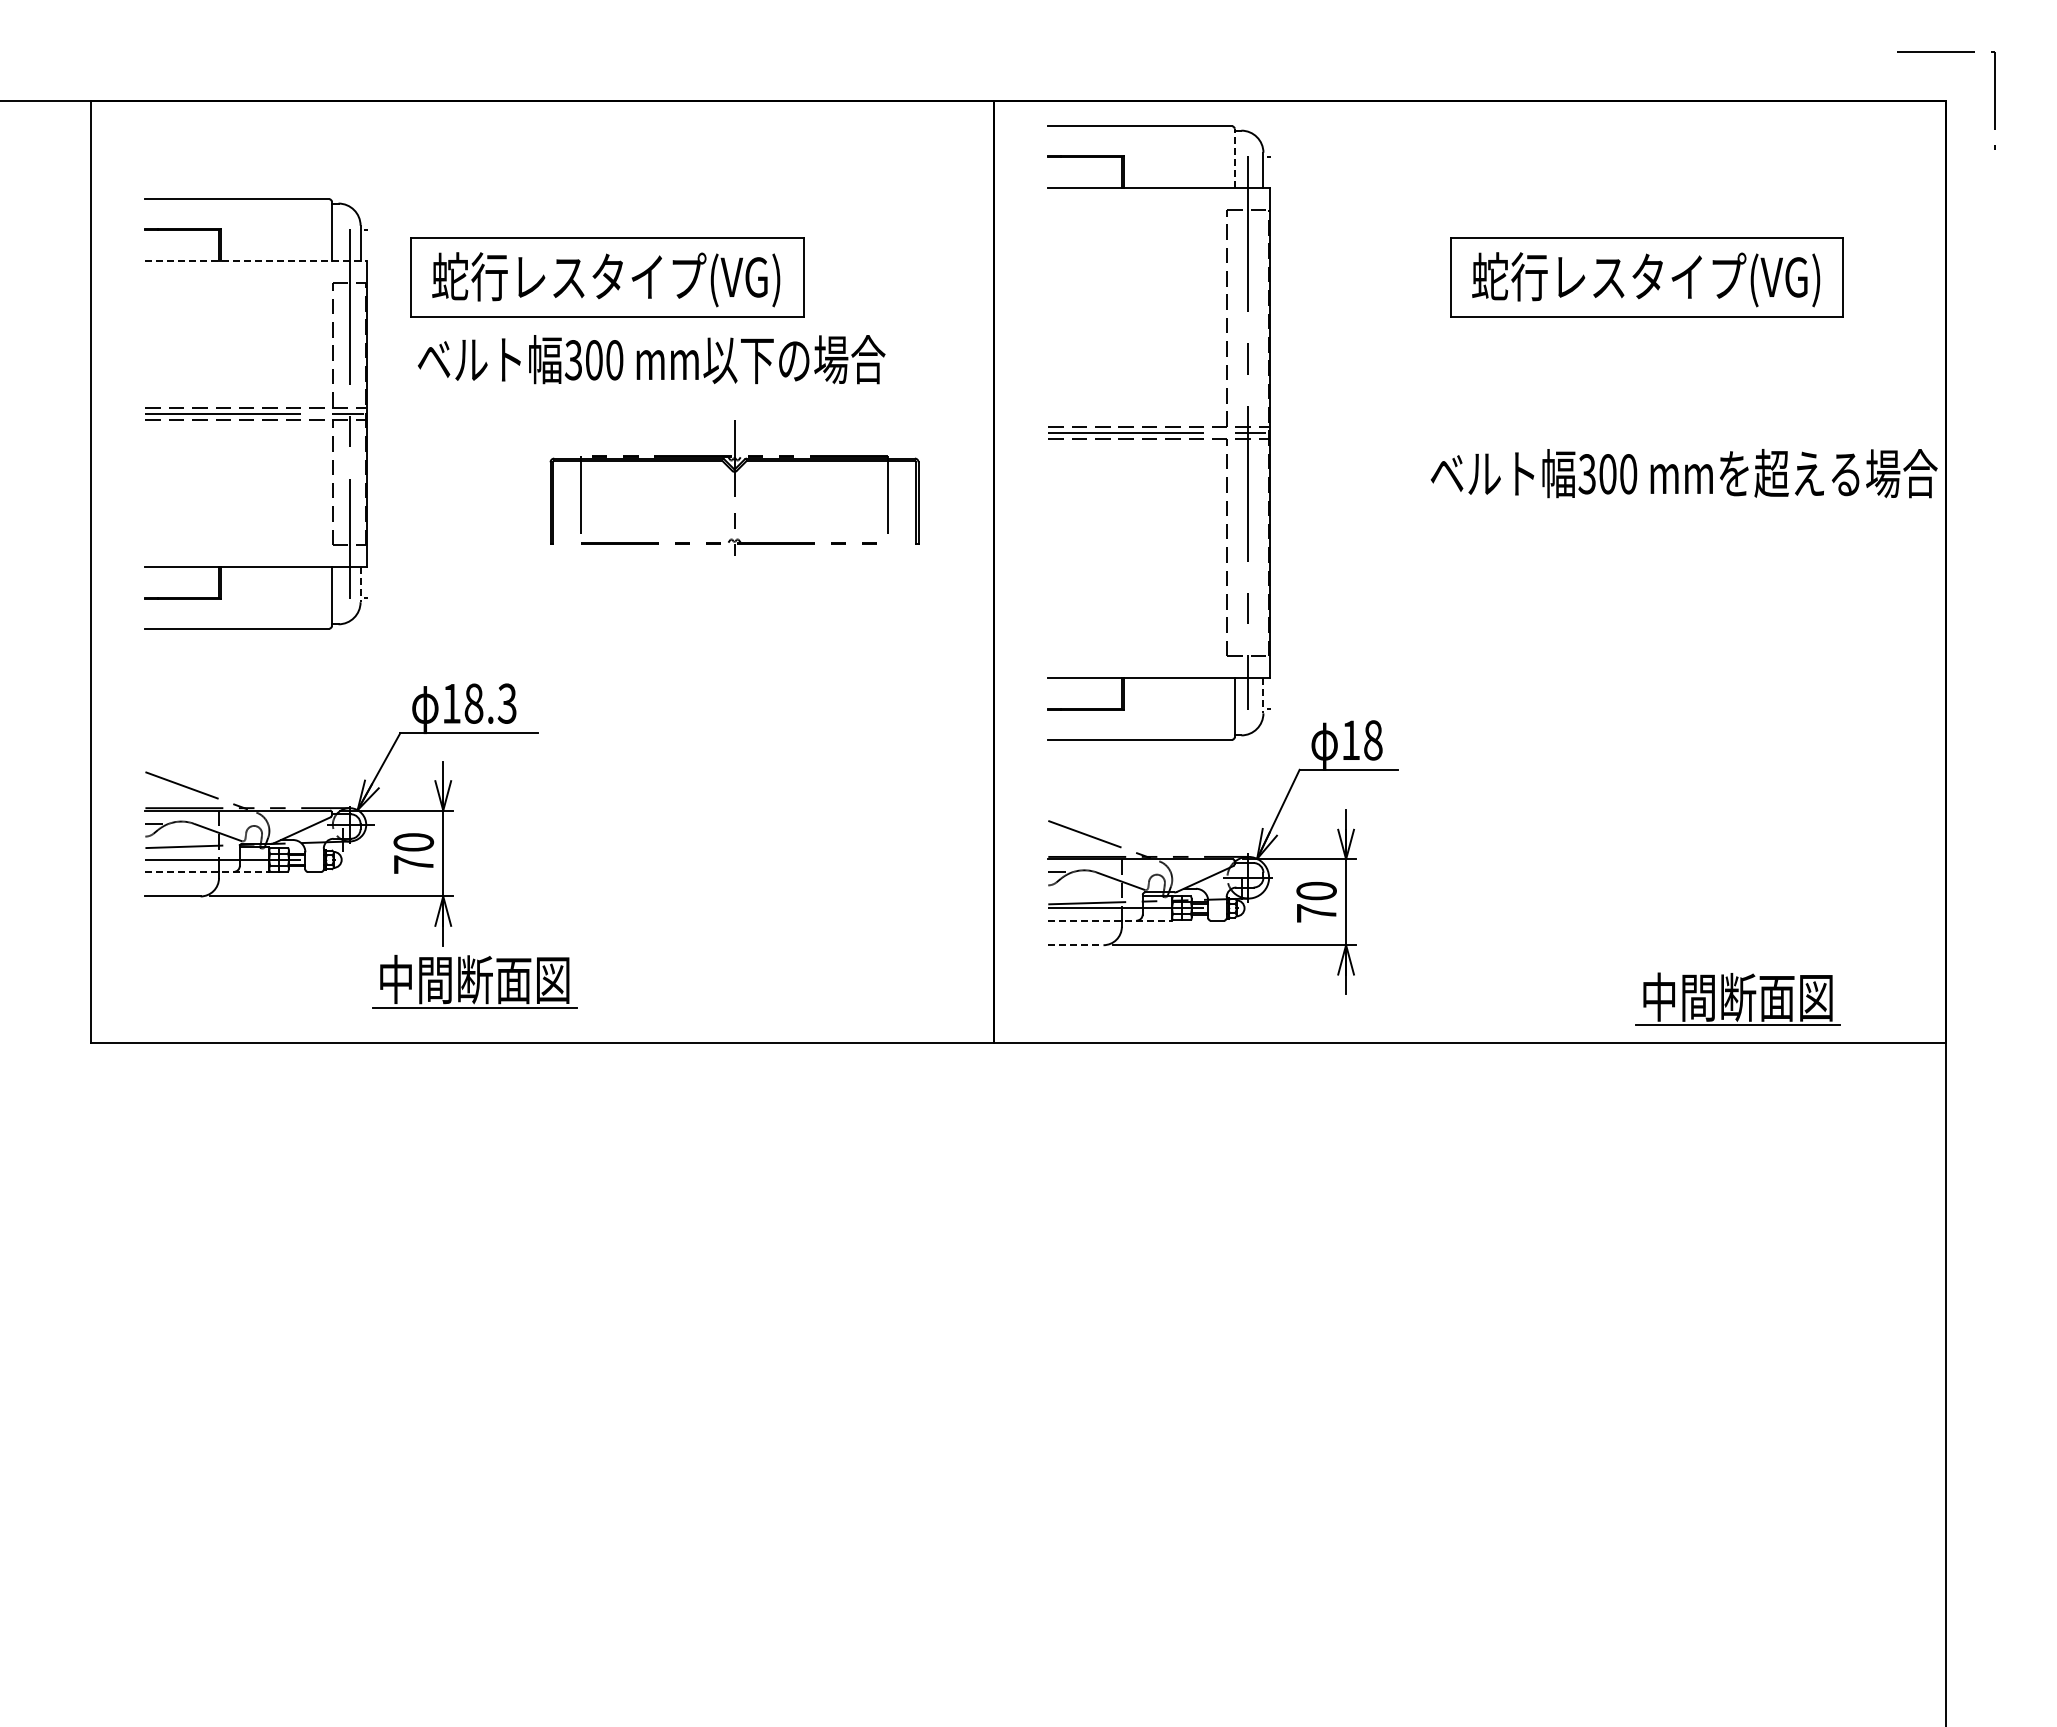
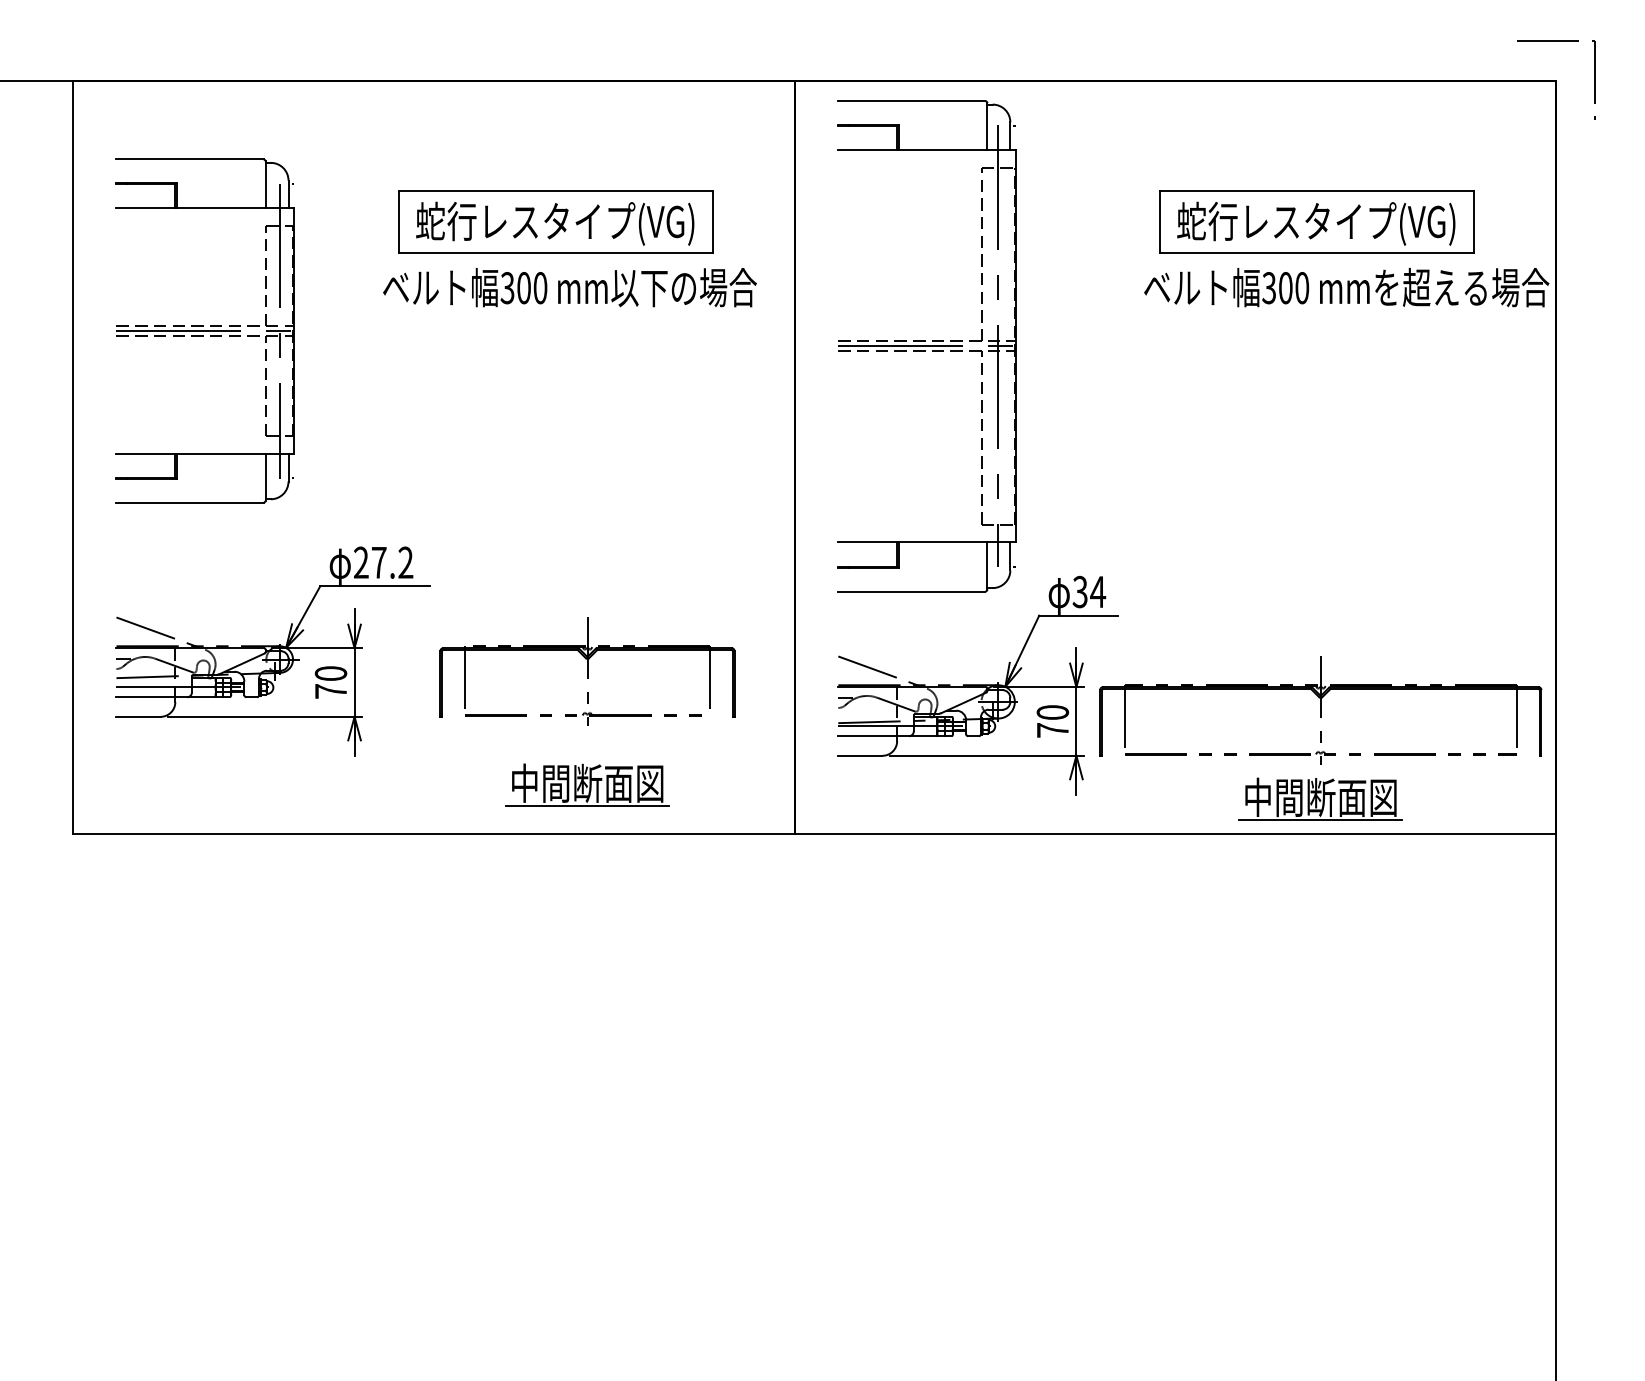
line: (1234, 157) -> (987, 126), dashed -> solid
line: (256, 260) -> (205, 208), dashed -> solid
part: (607, 277) -> (556, 221), moved
text: (651, 359) -> (569, 287), moved
text: (1683, 473) -> (1346, 287), moved
part: (734, 487) -> (587, 671), moved
line: (360, 585) -> (288, 468), dashed -> solid
line: (1263, 696) -> (1010, 556), dashed -> solid
text: (479, 703) -> (383, 562), 18.3 -> 27.2
text: (1362, 740) -> (1089, 592), 18 -> 34
line: (207, 871) -> (166, 696), dashed -> solid
part: (1651, 888) -> (1320, 710), added
line: (1110, 920) -> (888, 736), dashed -> solid
line: (1075, 945) -> (860, 756), dashed -> solid
part: (474, 981) -> (587, 784), moved
part: (1737, 998) -> (1320, 798), moved

